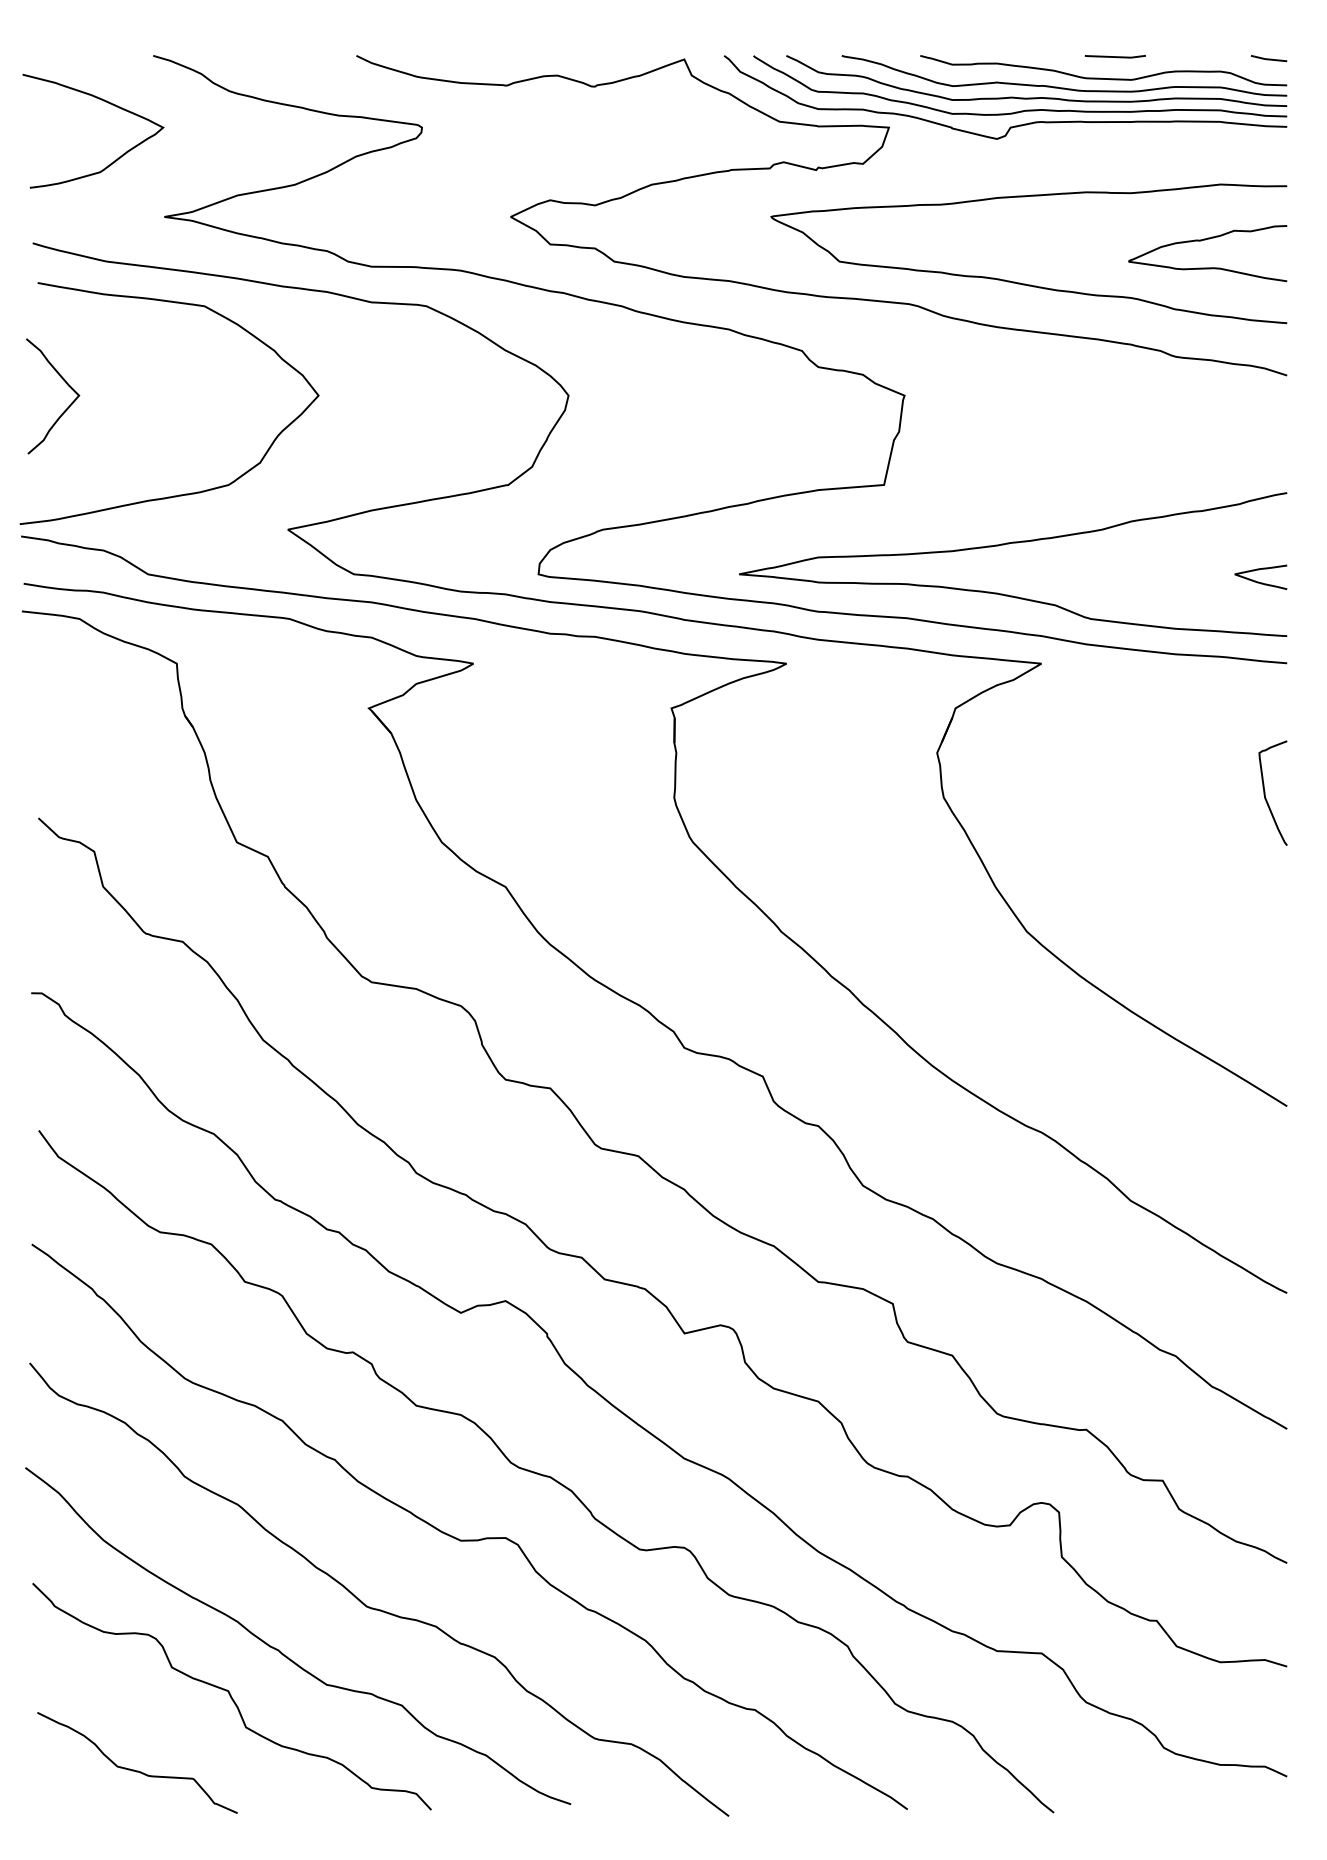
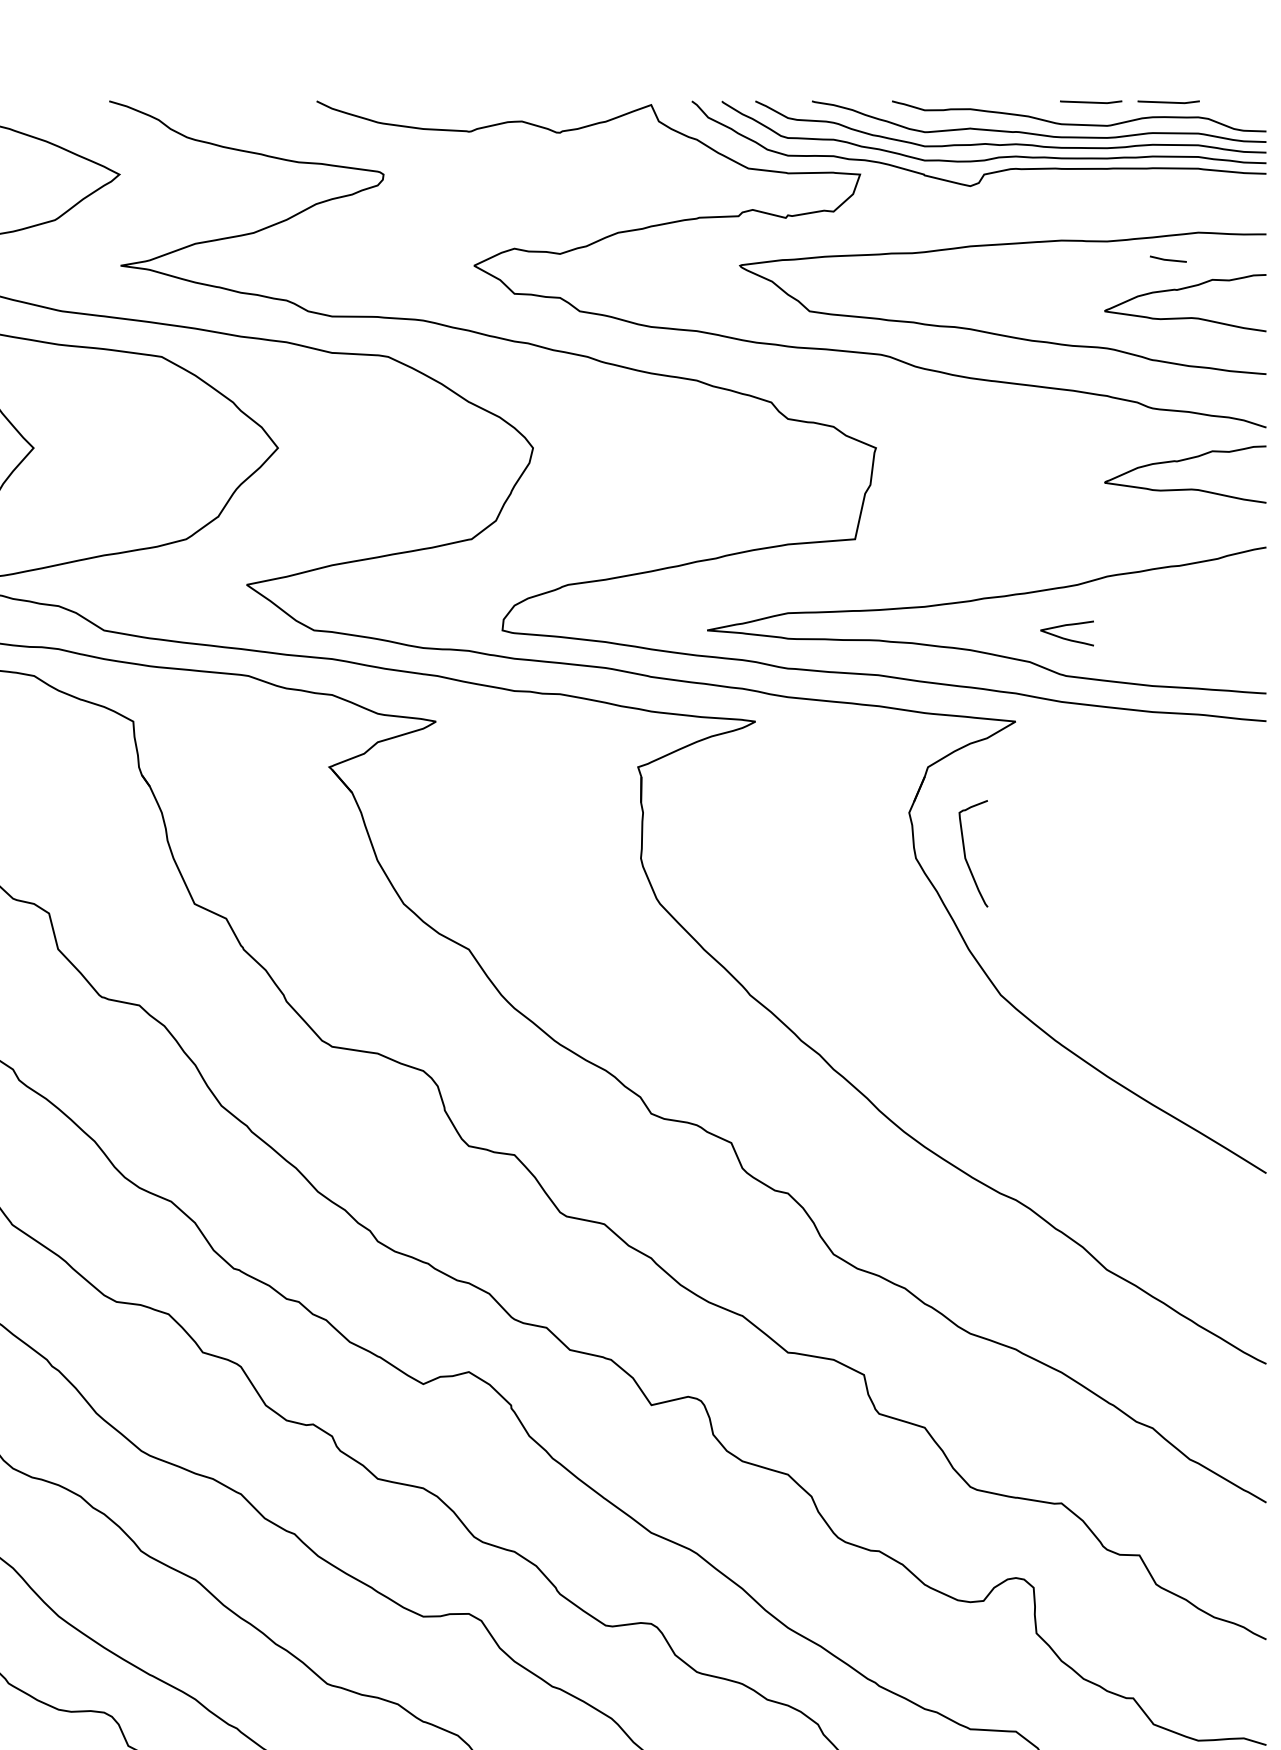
line: (1190, 56) -> (1167, 101), added
line: (1269, 58) -> (1168, 259), moved
curve: (1205, 408) -> (1183, 461), added
curve: (1259, 581) -> (1065, 637), moved
curve: (1265, 792) -> (965, 853), moved

